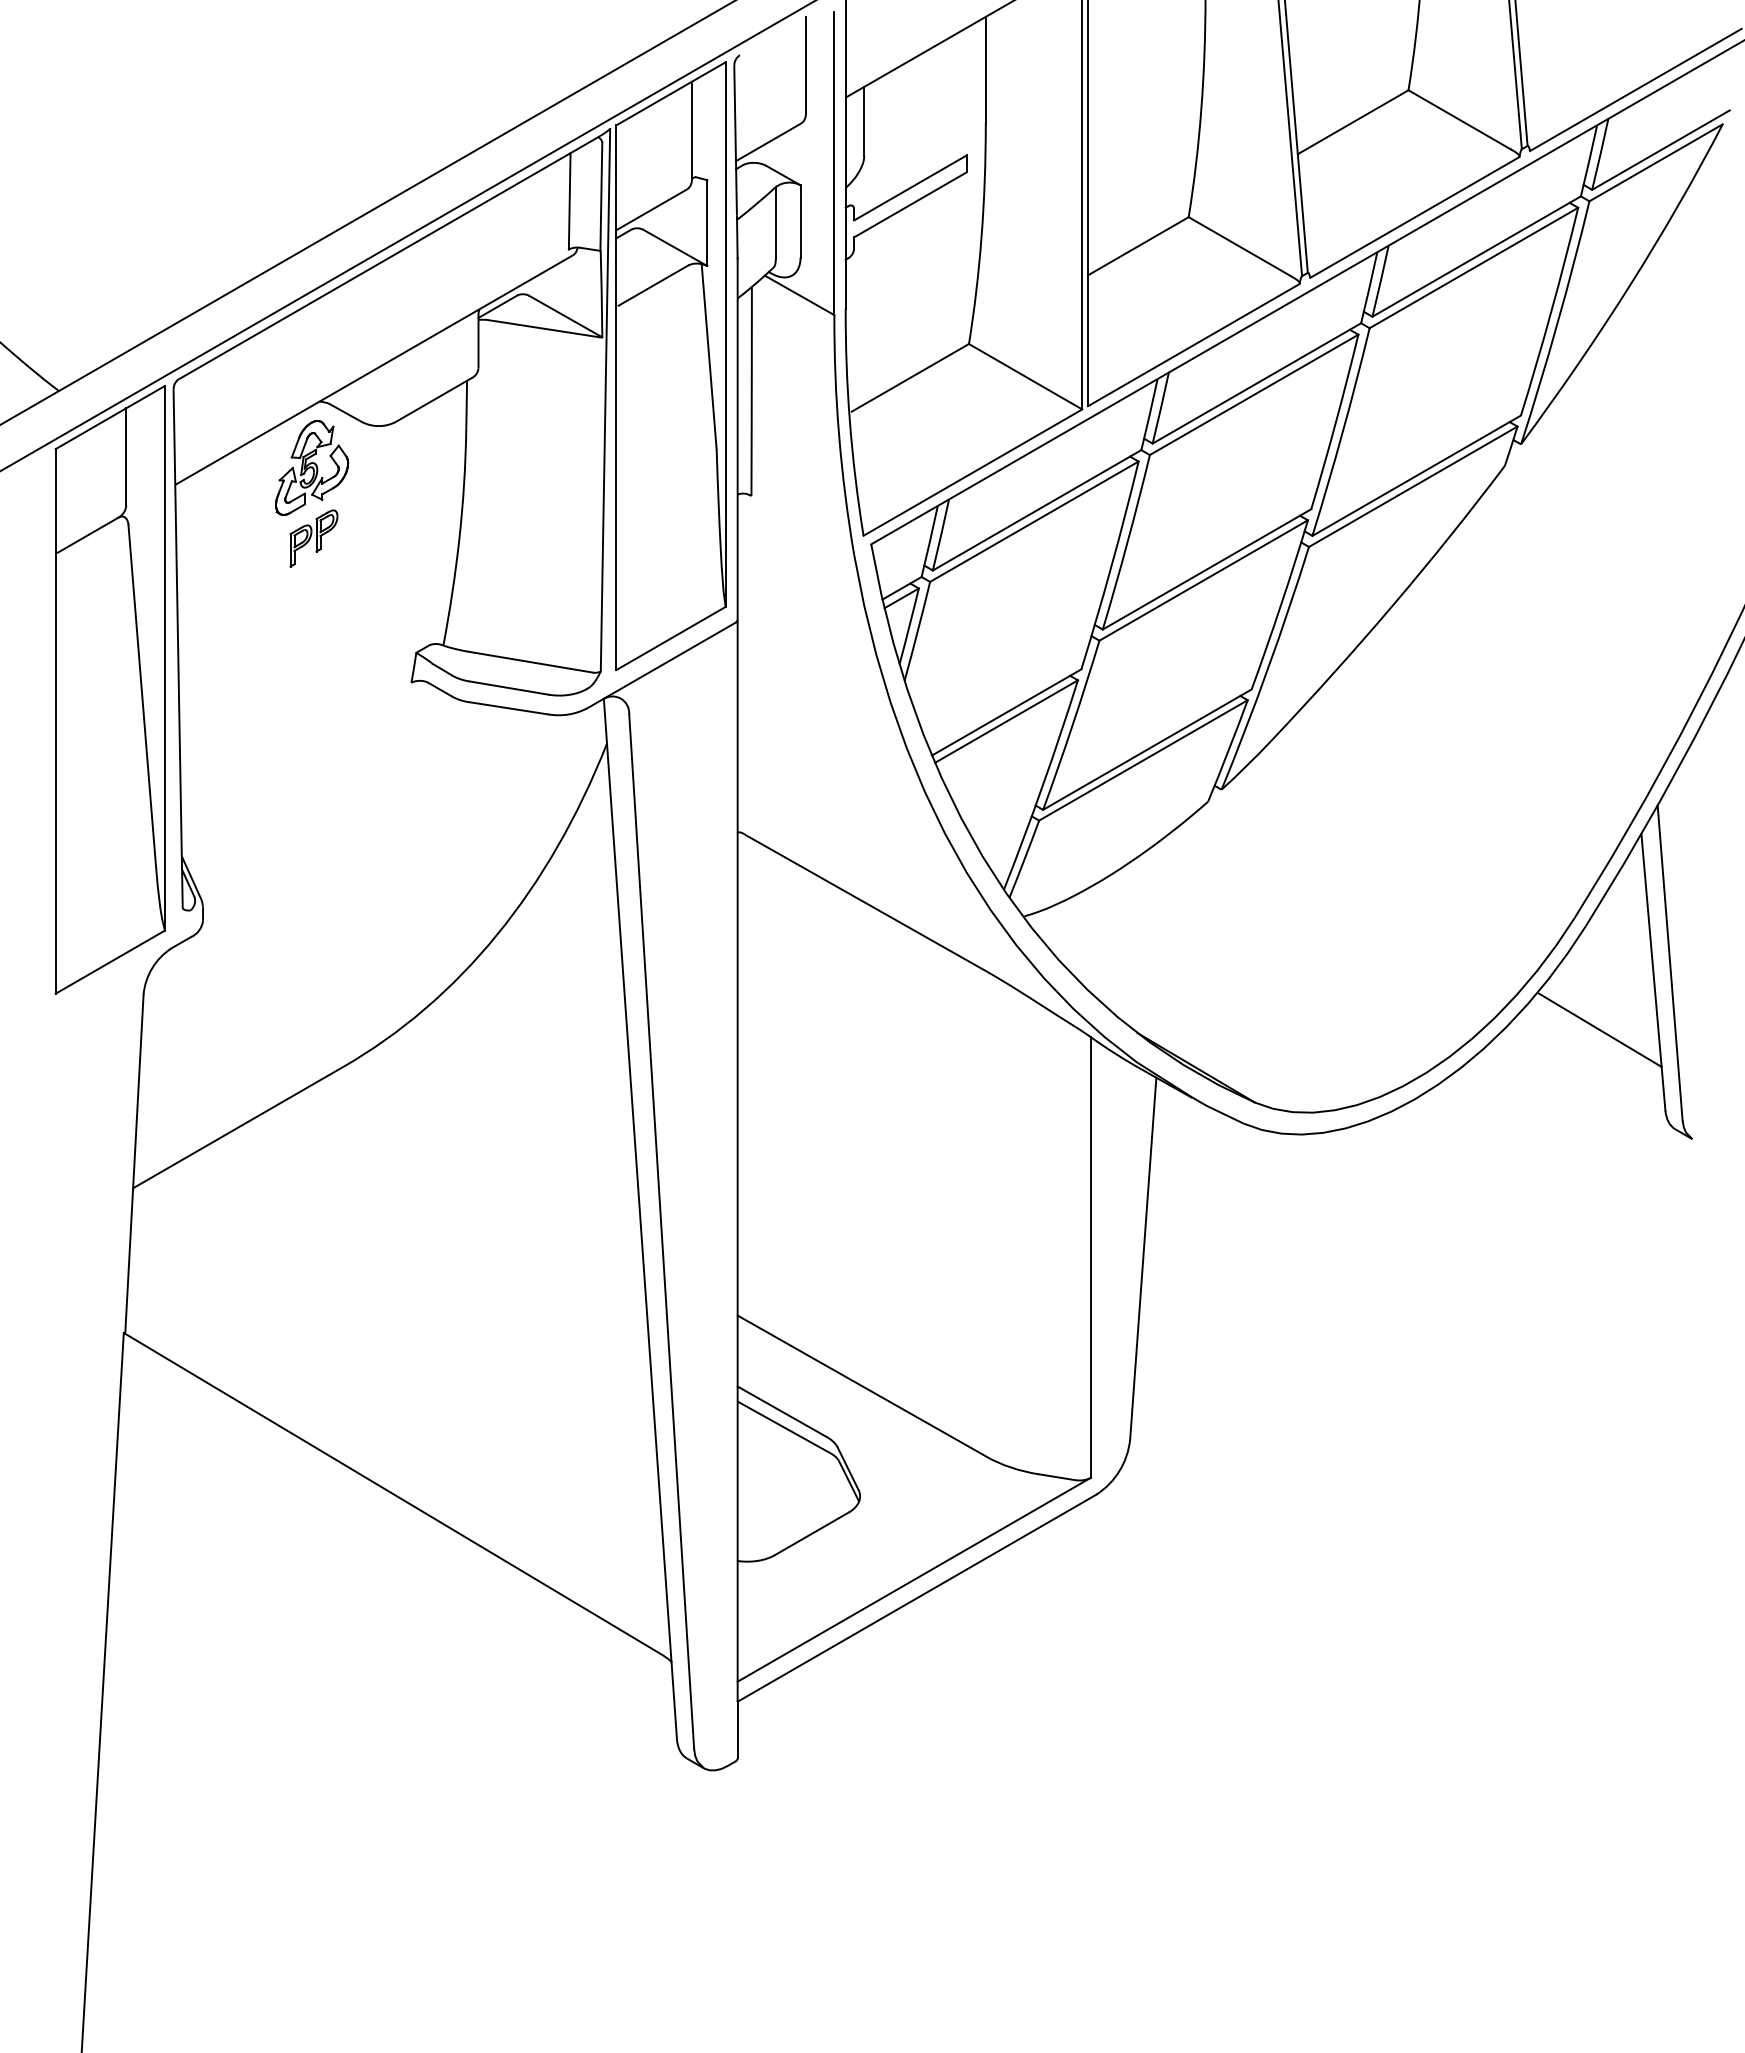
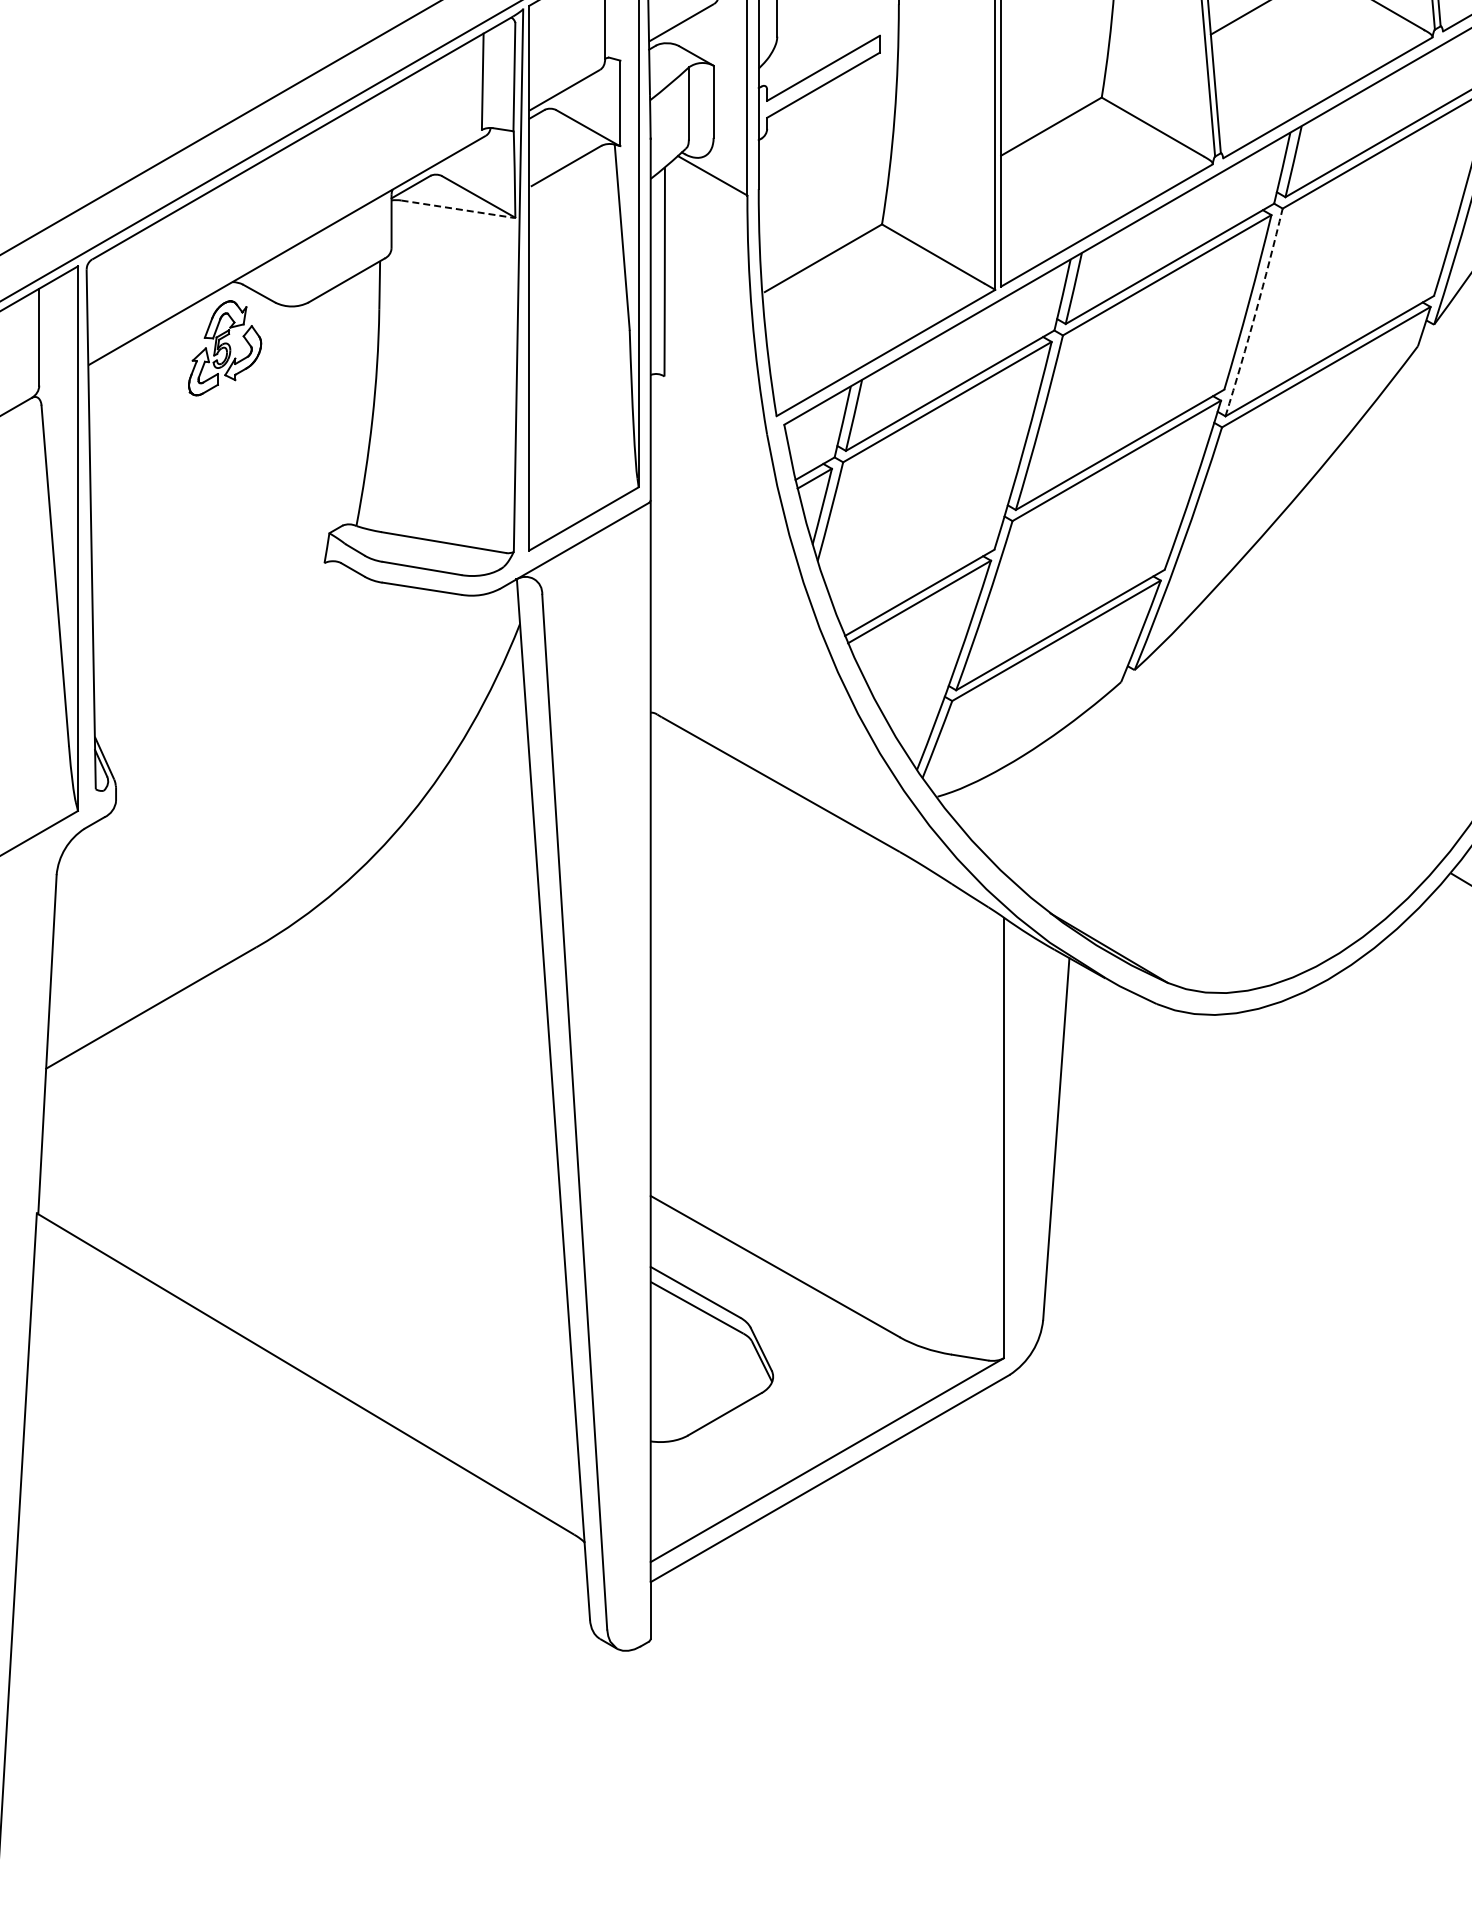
line: (543, 328) -> (456, 208), solid -> dashed
arc: (1342, 432) -> (1255, 312), solid -> dashed
part: (313, 538) -> (226, 418), removed

